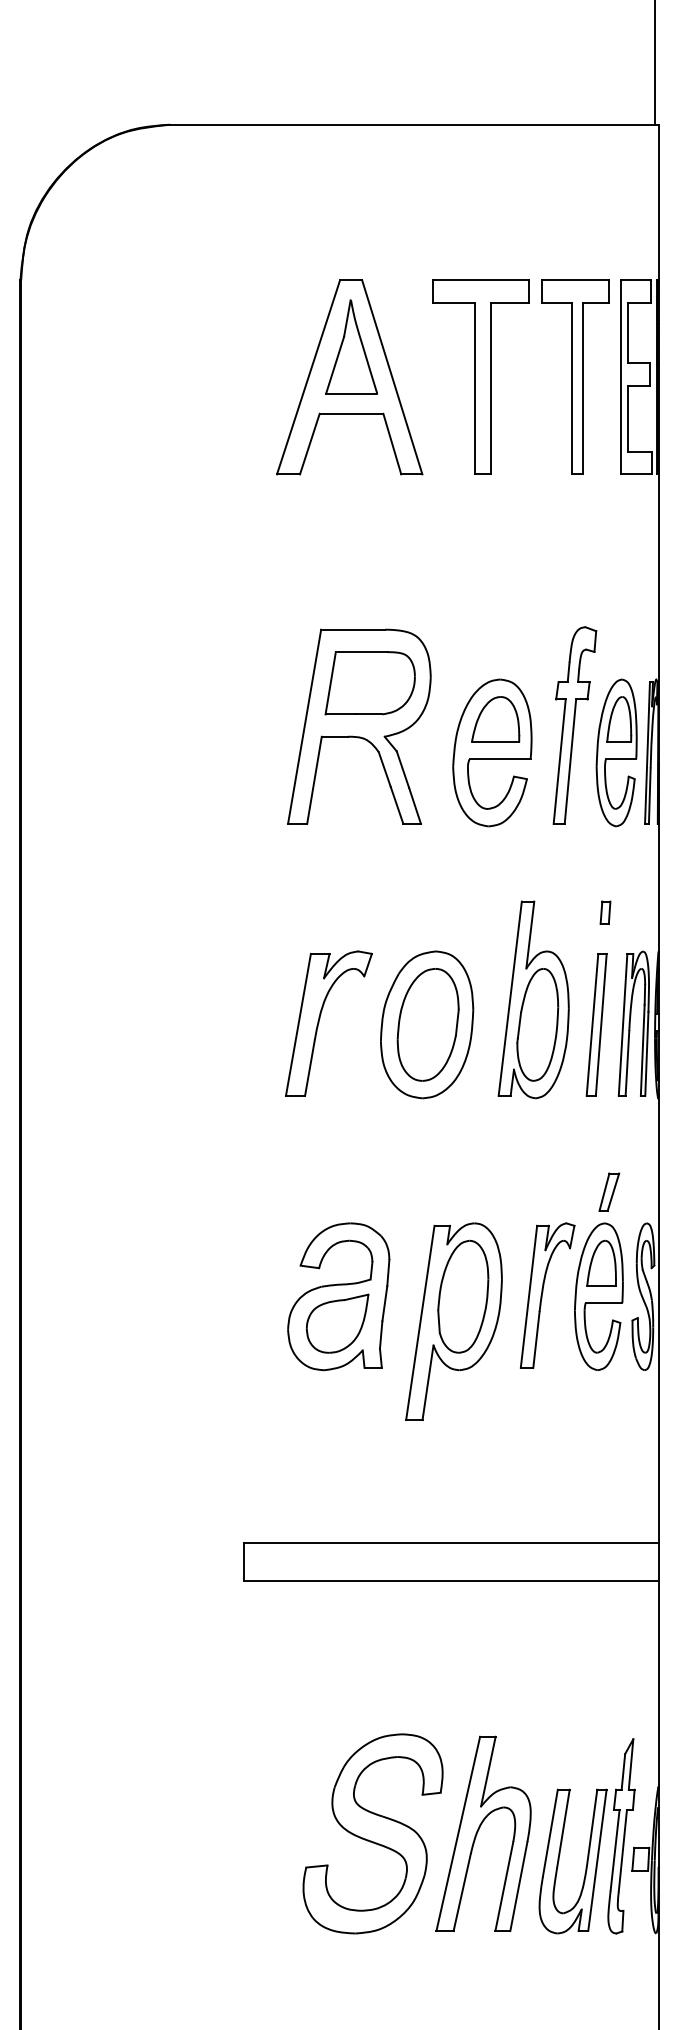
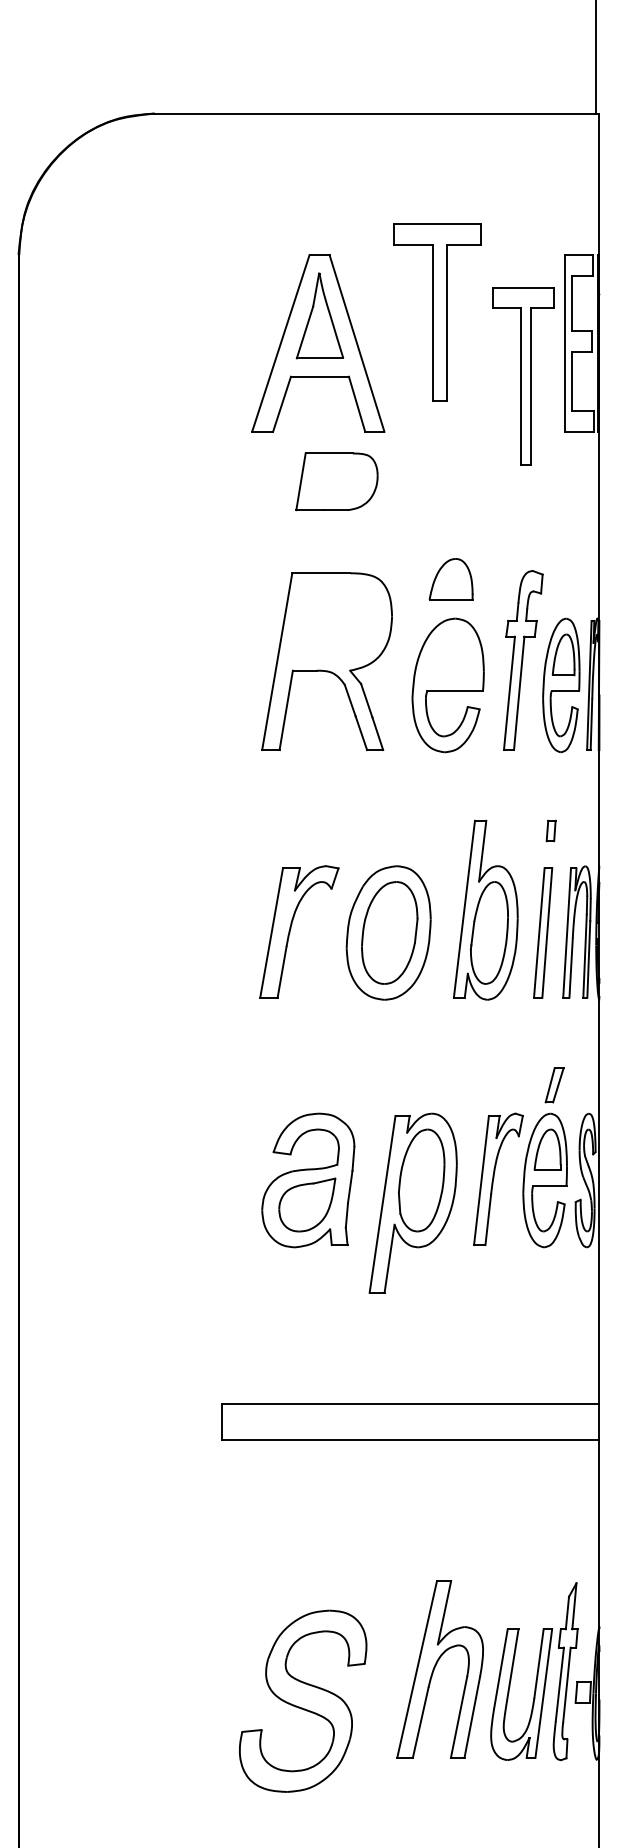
part: (480, 376) -> (437, 311), moved
part: (575, 376) -> (523, 375), moved
part: (369, 683) -> (336, 482), moved
part: (495, 719) -> (451, 579), moved
part: (372, 1833) -> (302, 1700), moved

